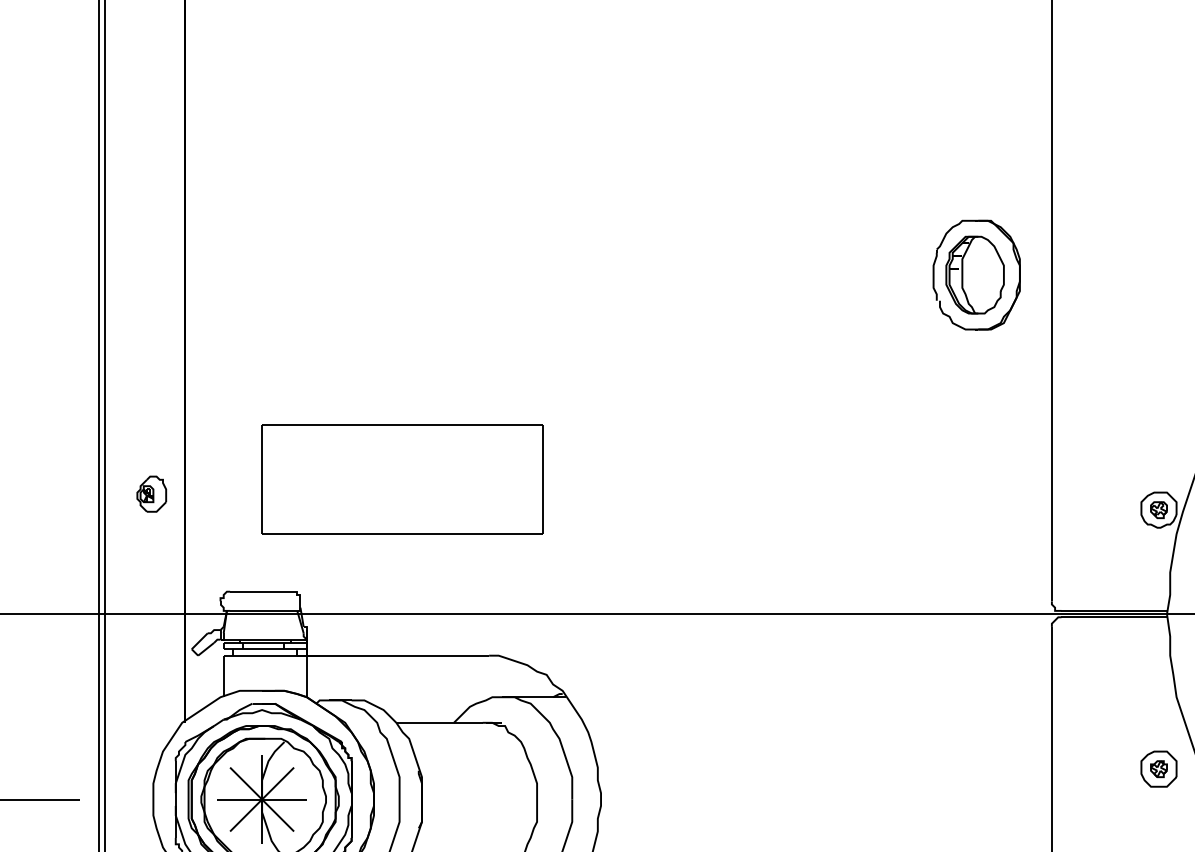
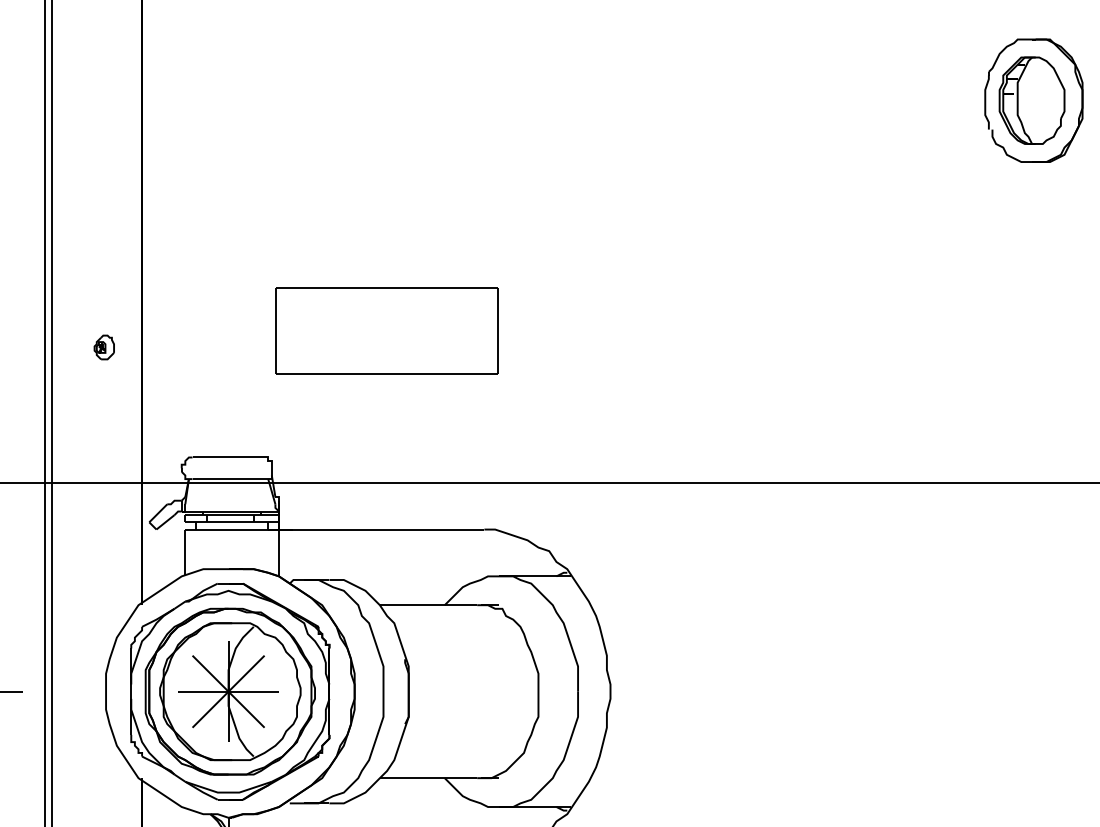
part: (402, 479) -> (386, 331), size x0.7
part: (151, 493) -> (103, 346), size x0.6

